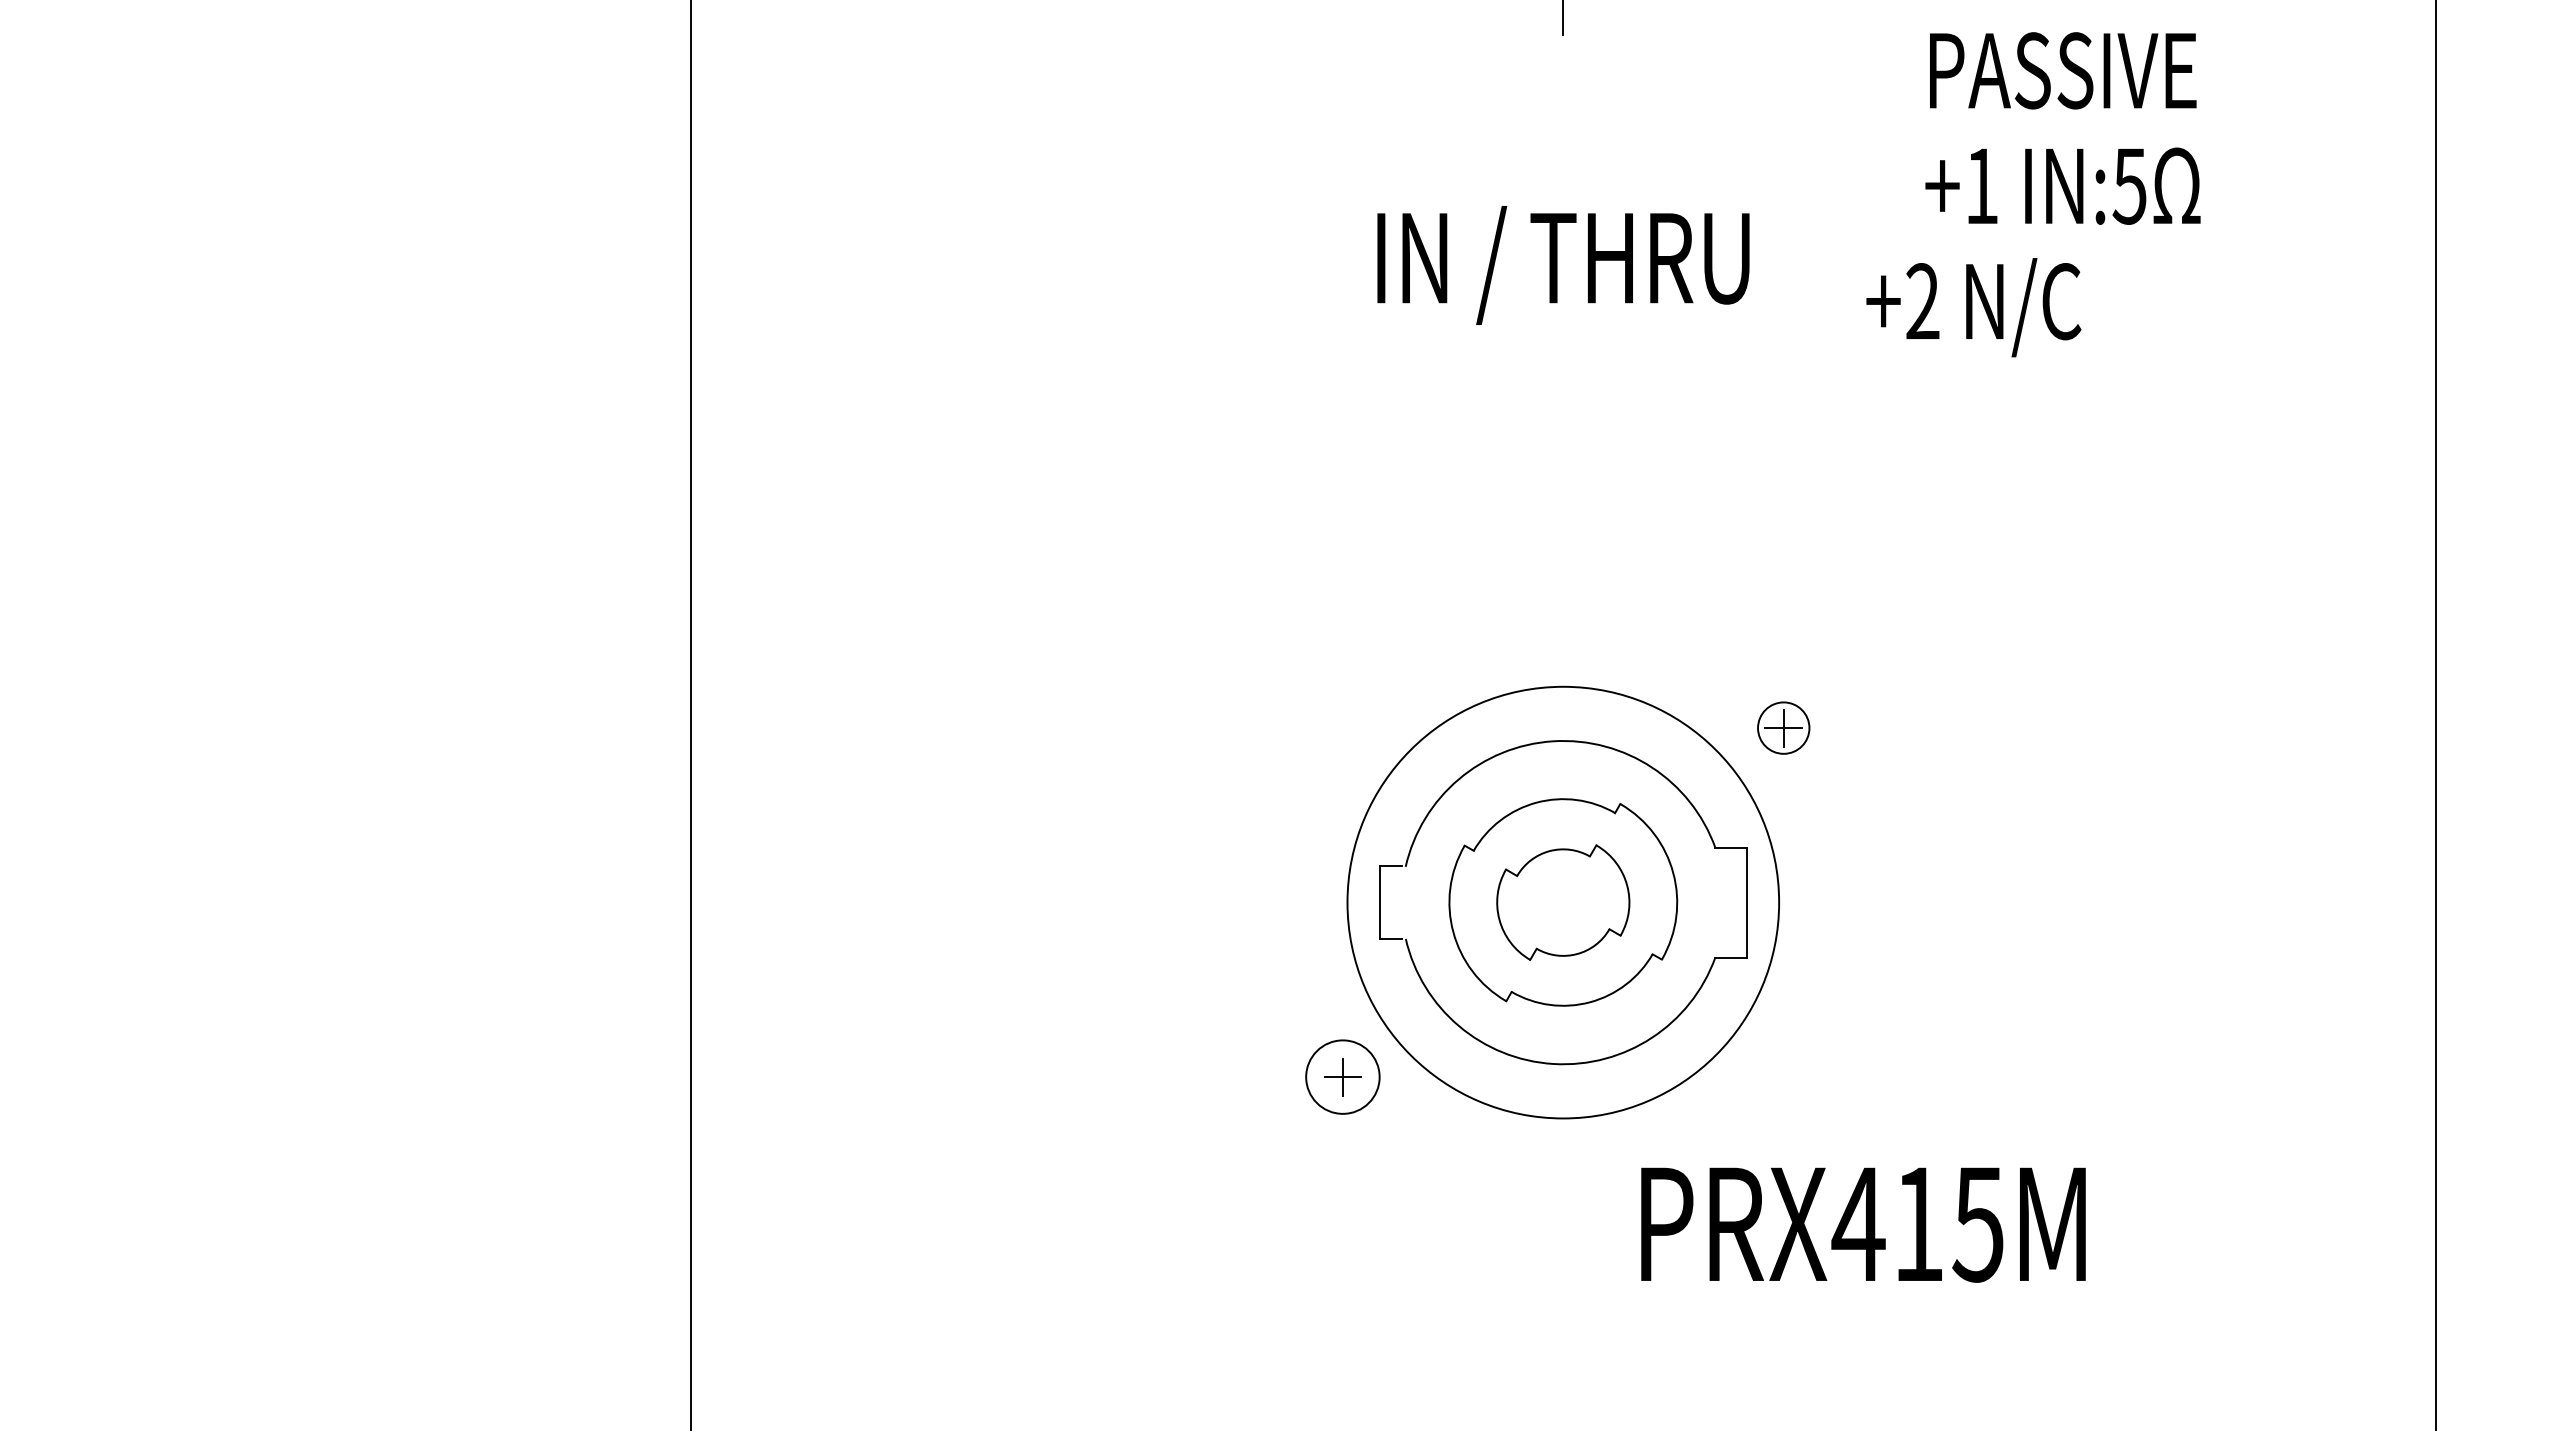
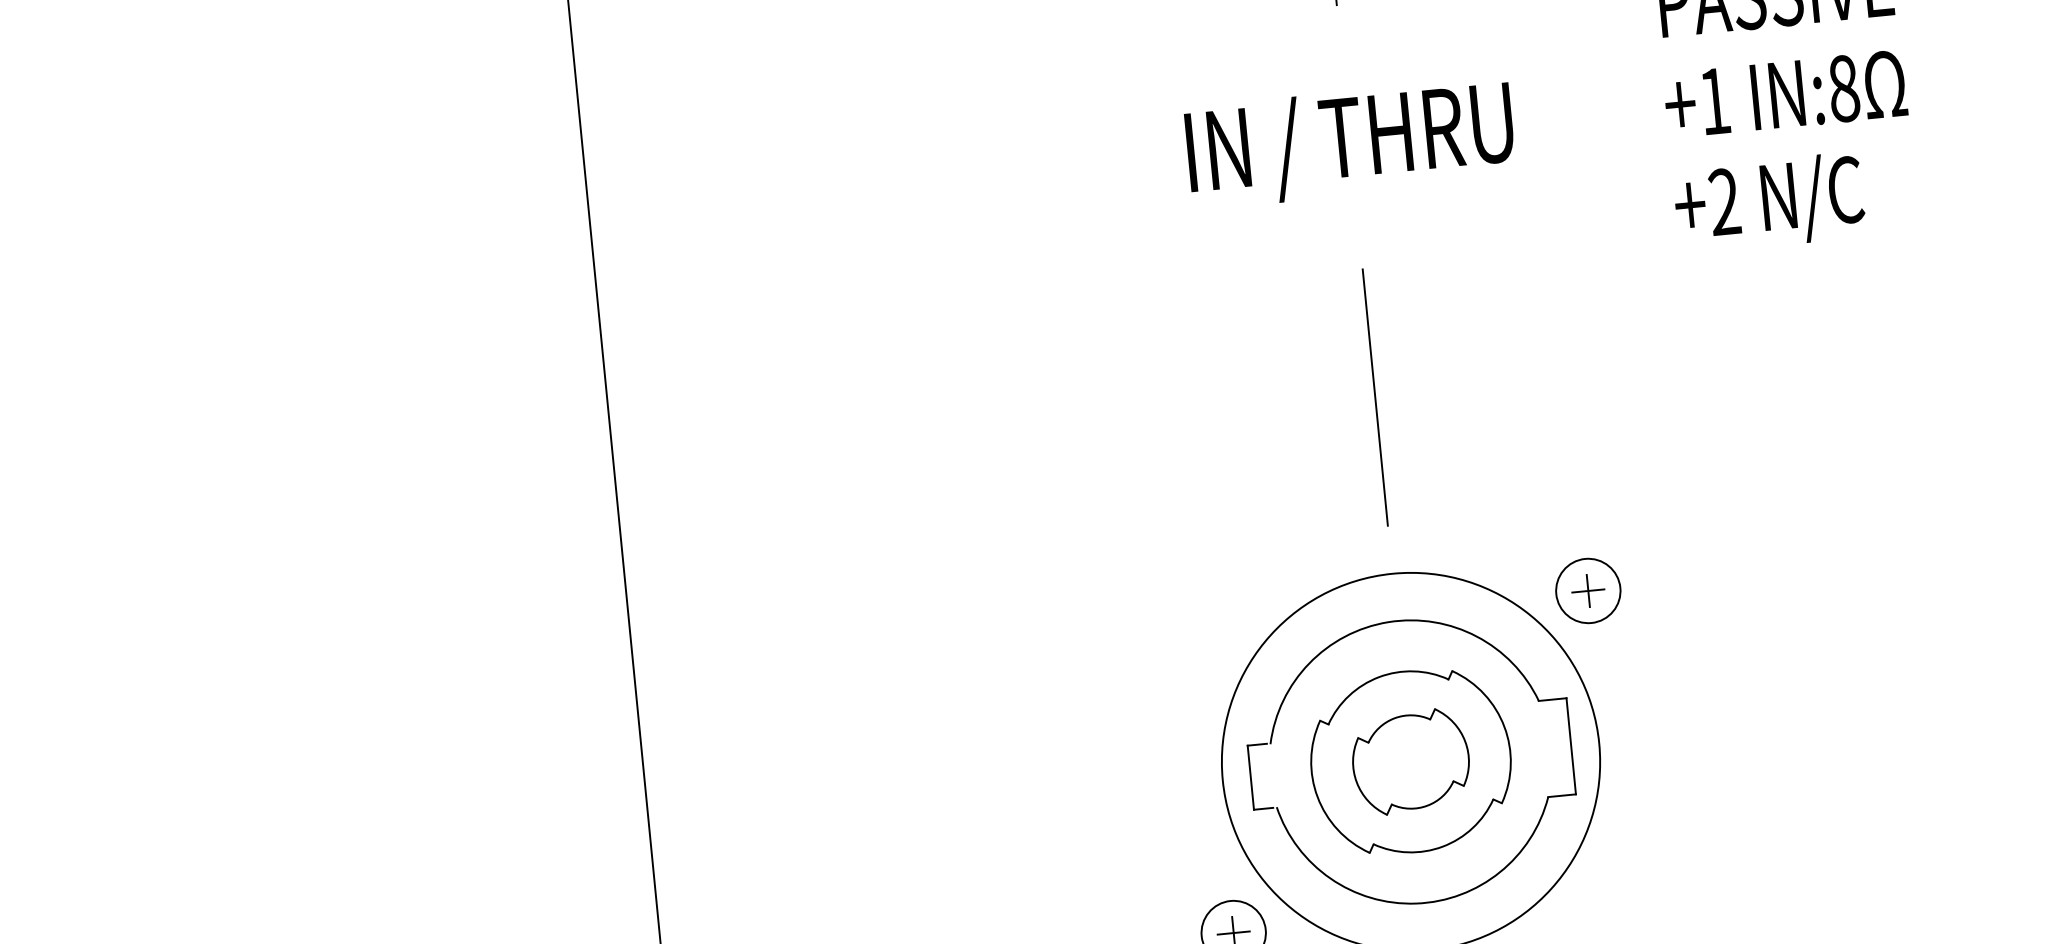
text: (2129, 185) -> (1843, 88), IN:5 -> IN:8
text: (1563, 265) -> (1350, 143), moved
text: (1973, 307) -> (1769, 202), moved
line: (1563, 484) -> (1375, 397), added
circle: (1783, 727) -> (1588, 590), size x1.43

